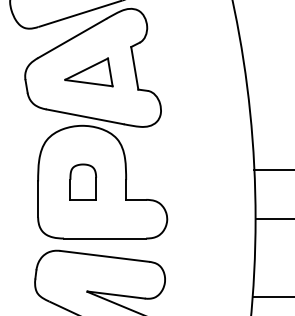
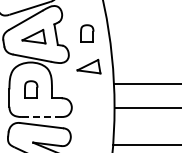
part: (199, 65) -> (87, 33), added
part: (201, 134) -> (88, 66), added
line: (104, 239) -> (41, 117), solid -> dashed

